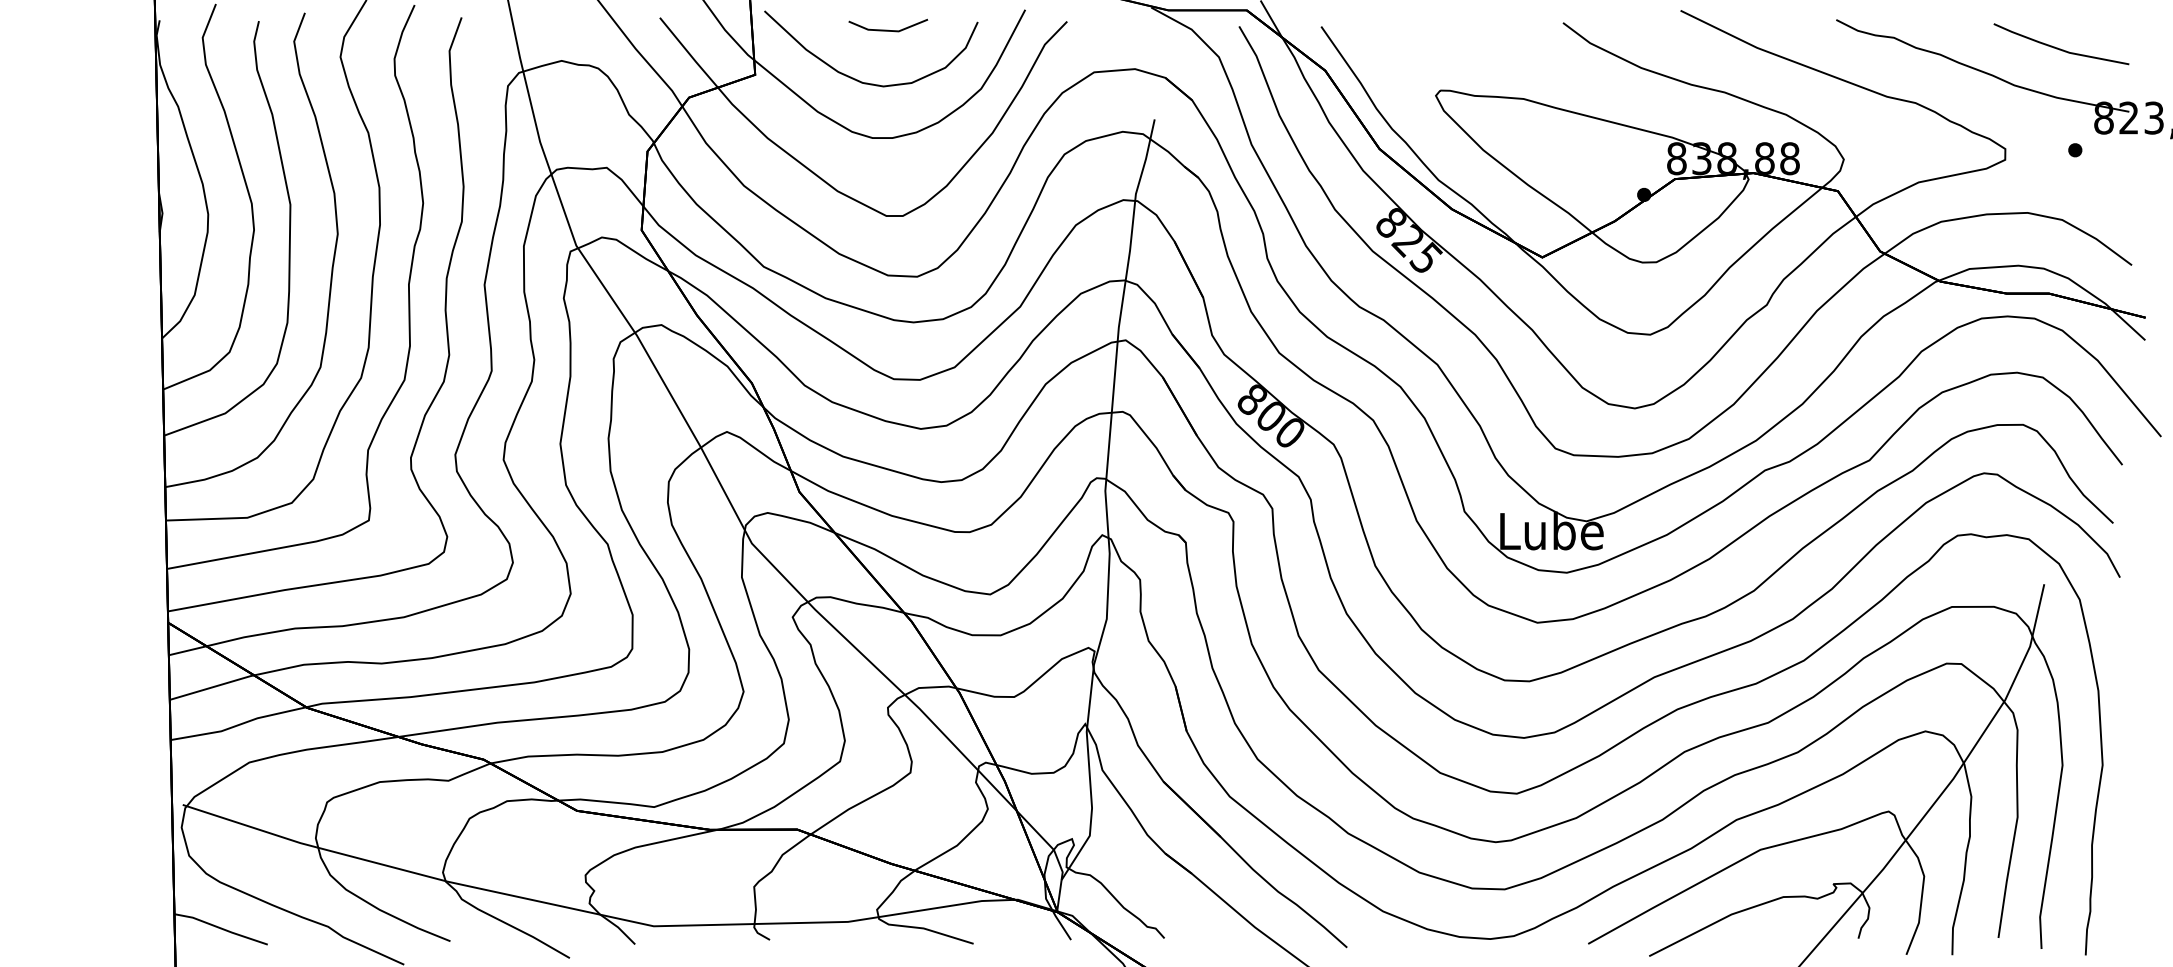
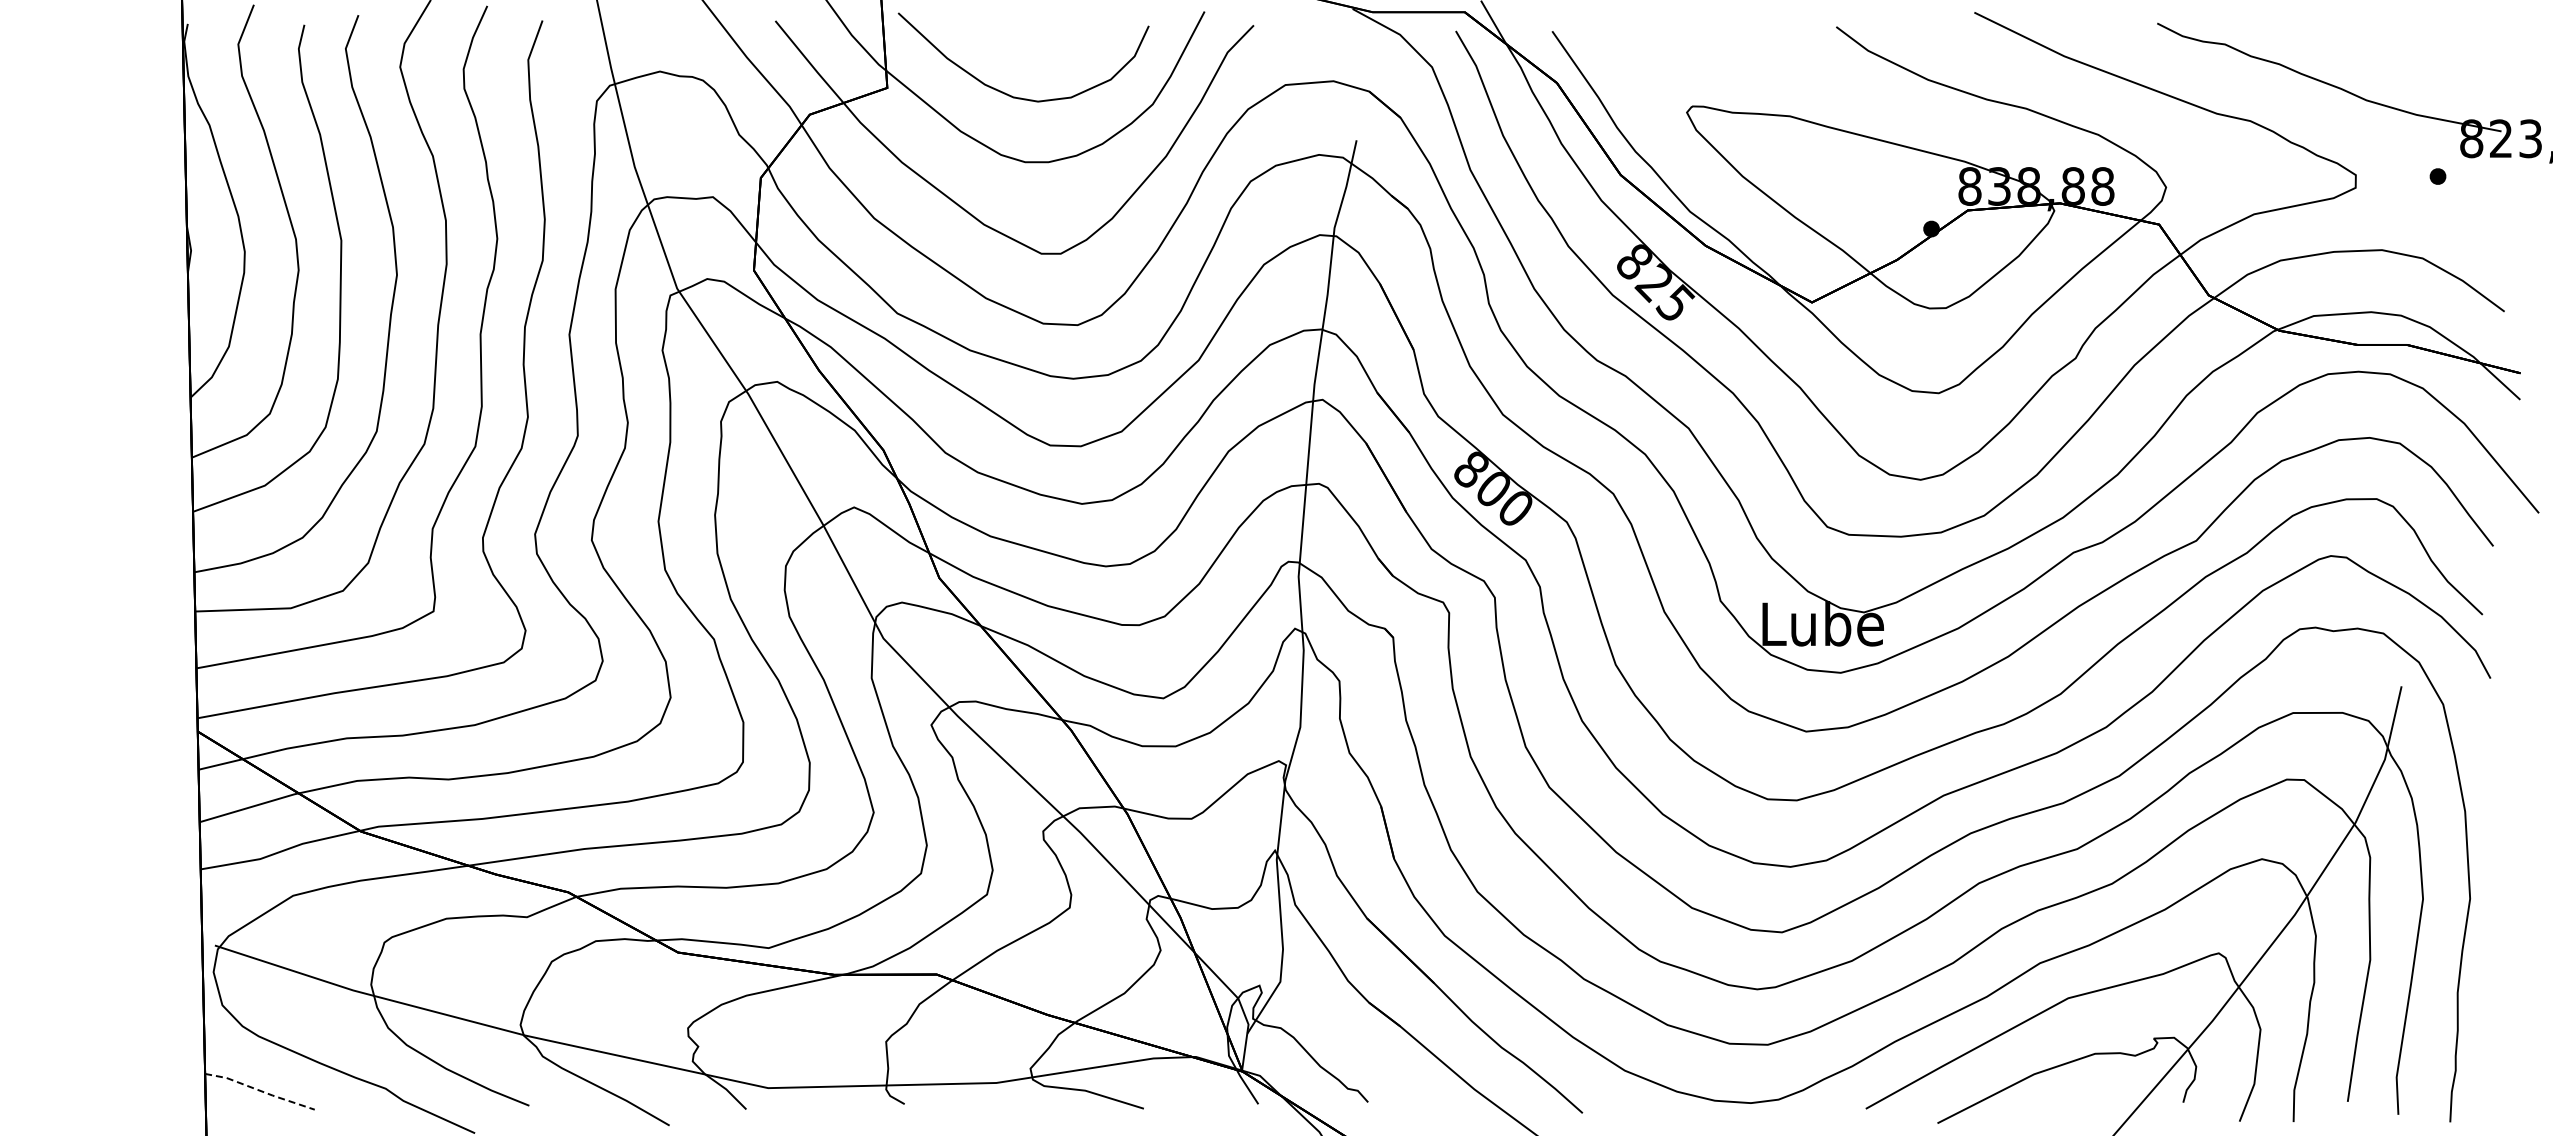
line: (888, 30) -> (1043, 35), removed
line: (2058, 48) -> (2418, 56), removed
line: (220, 928) -> (259, 1090), solid -> dashed

